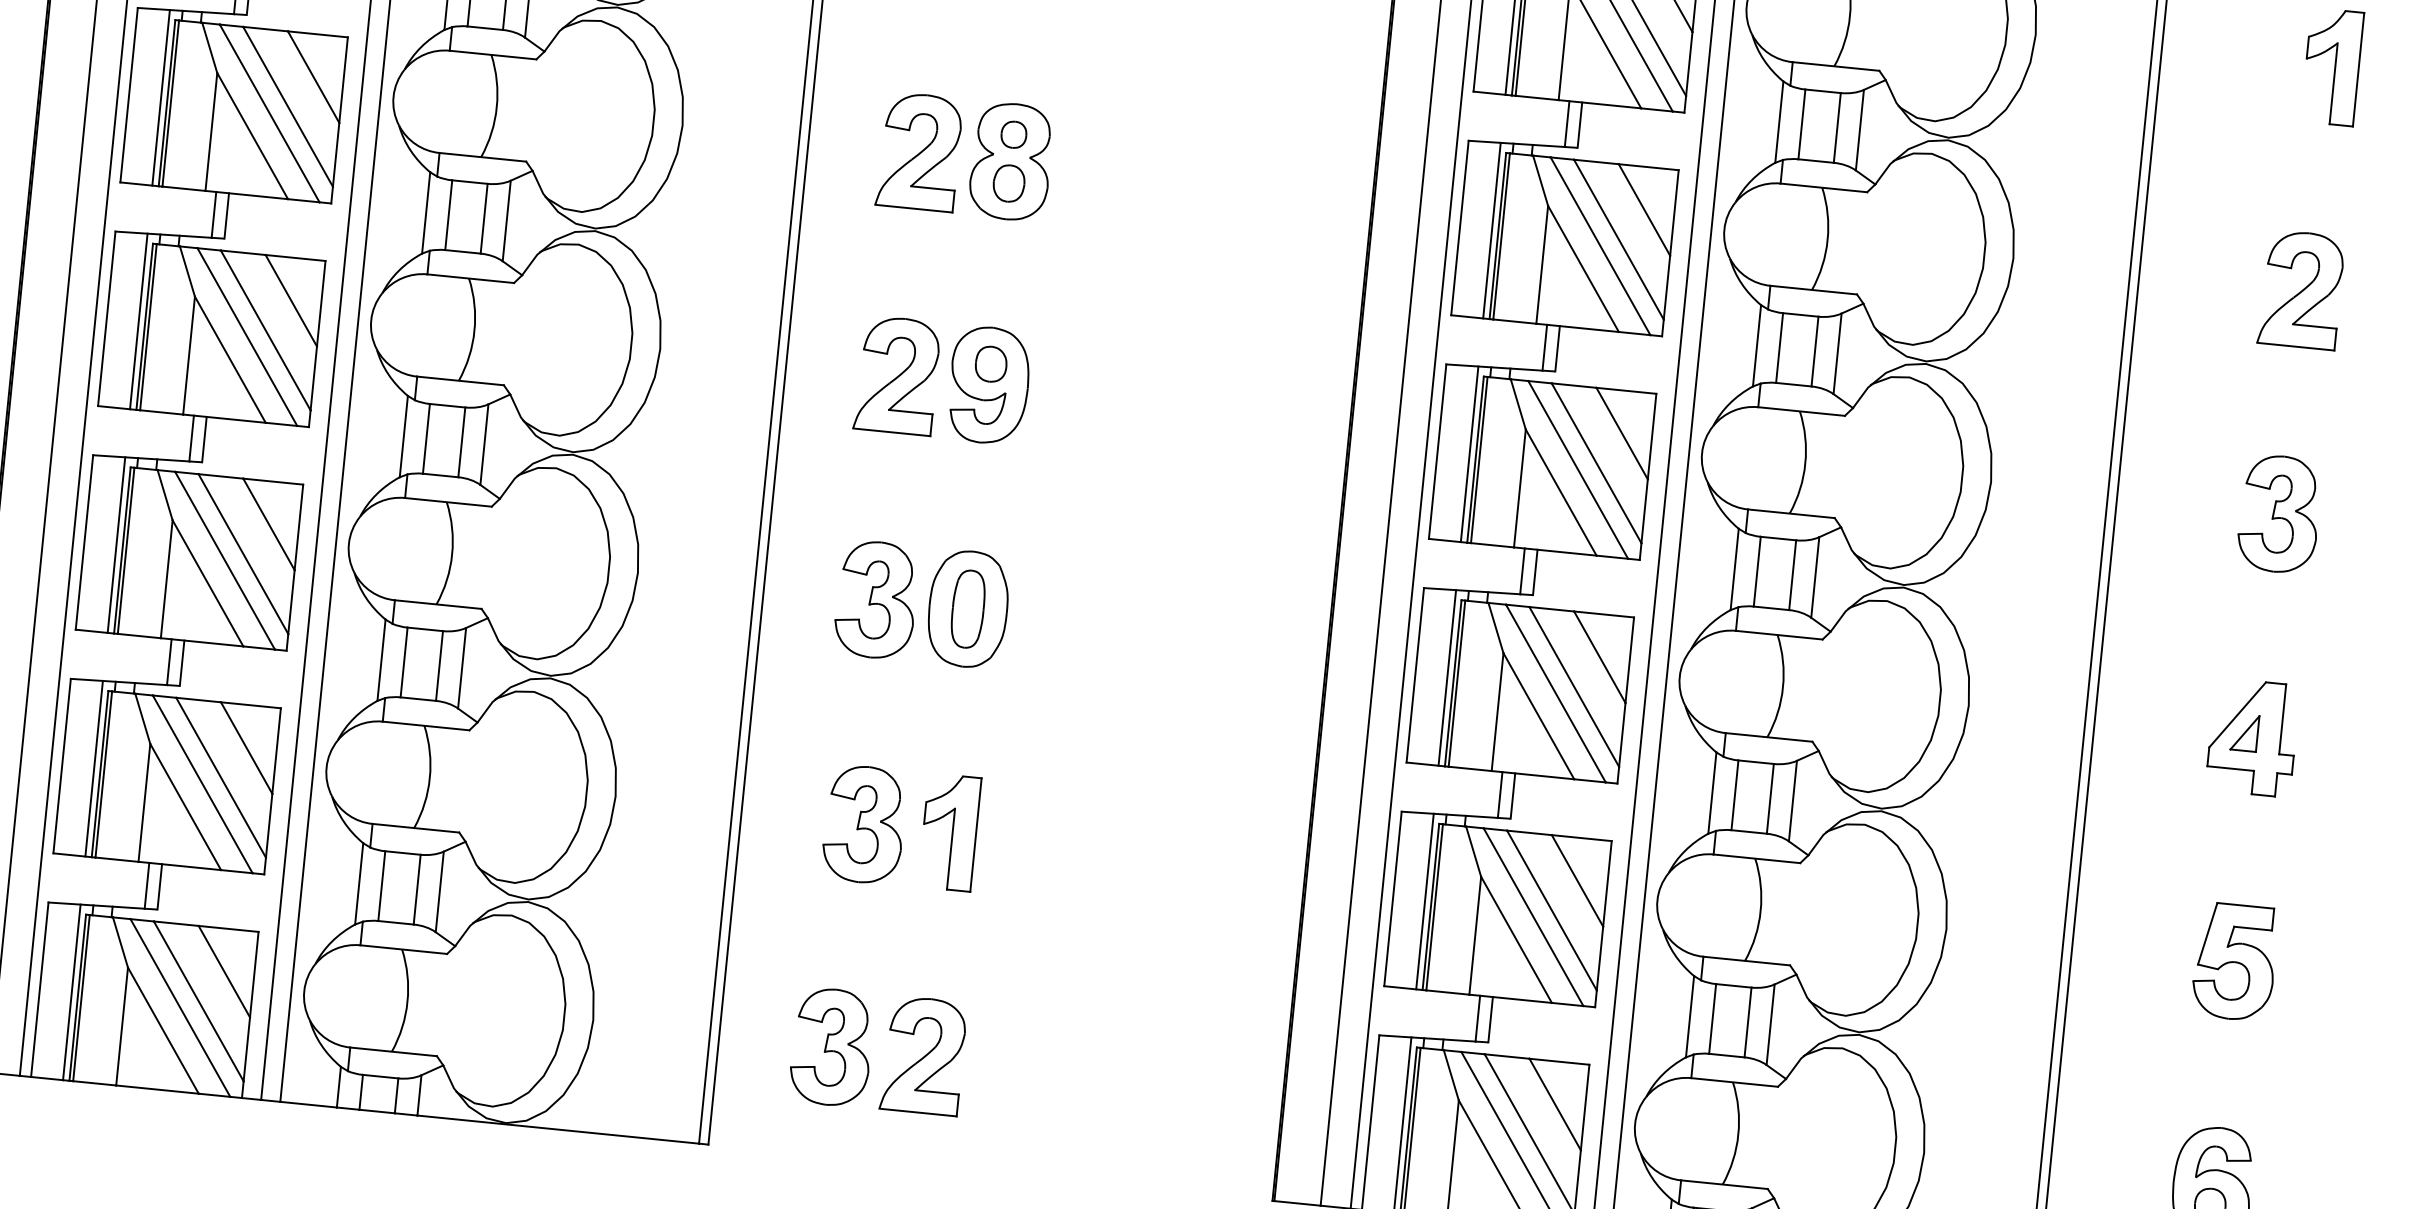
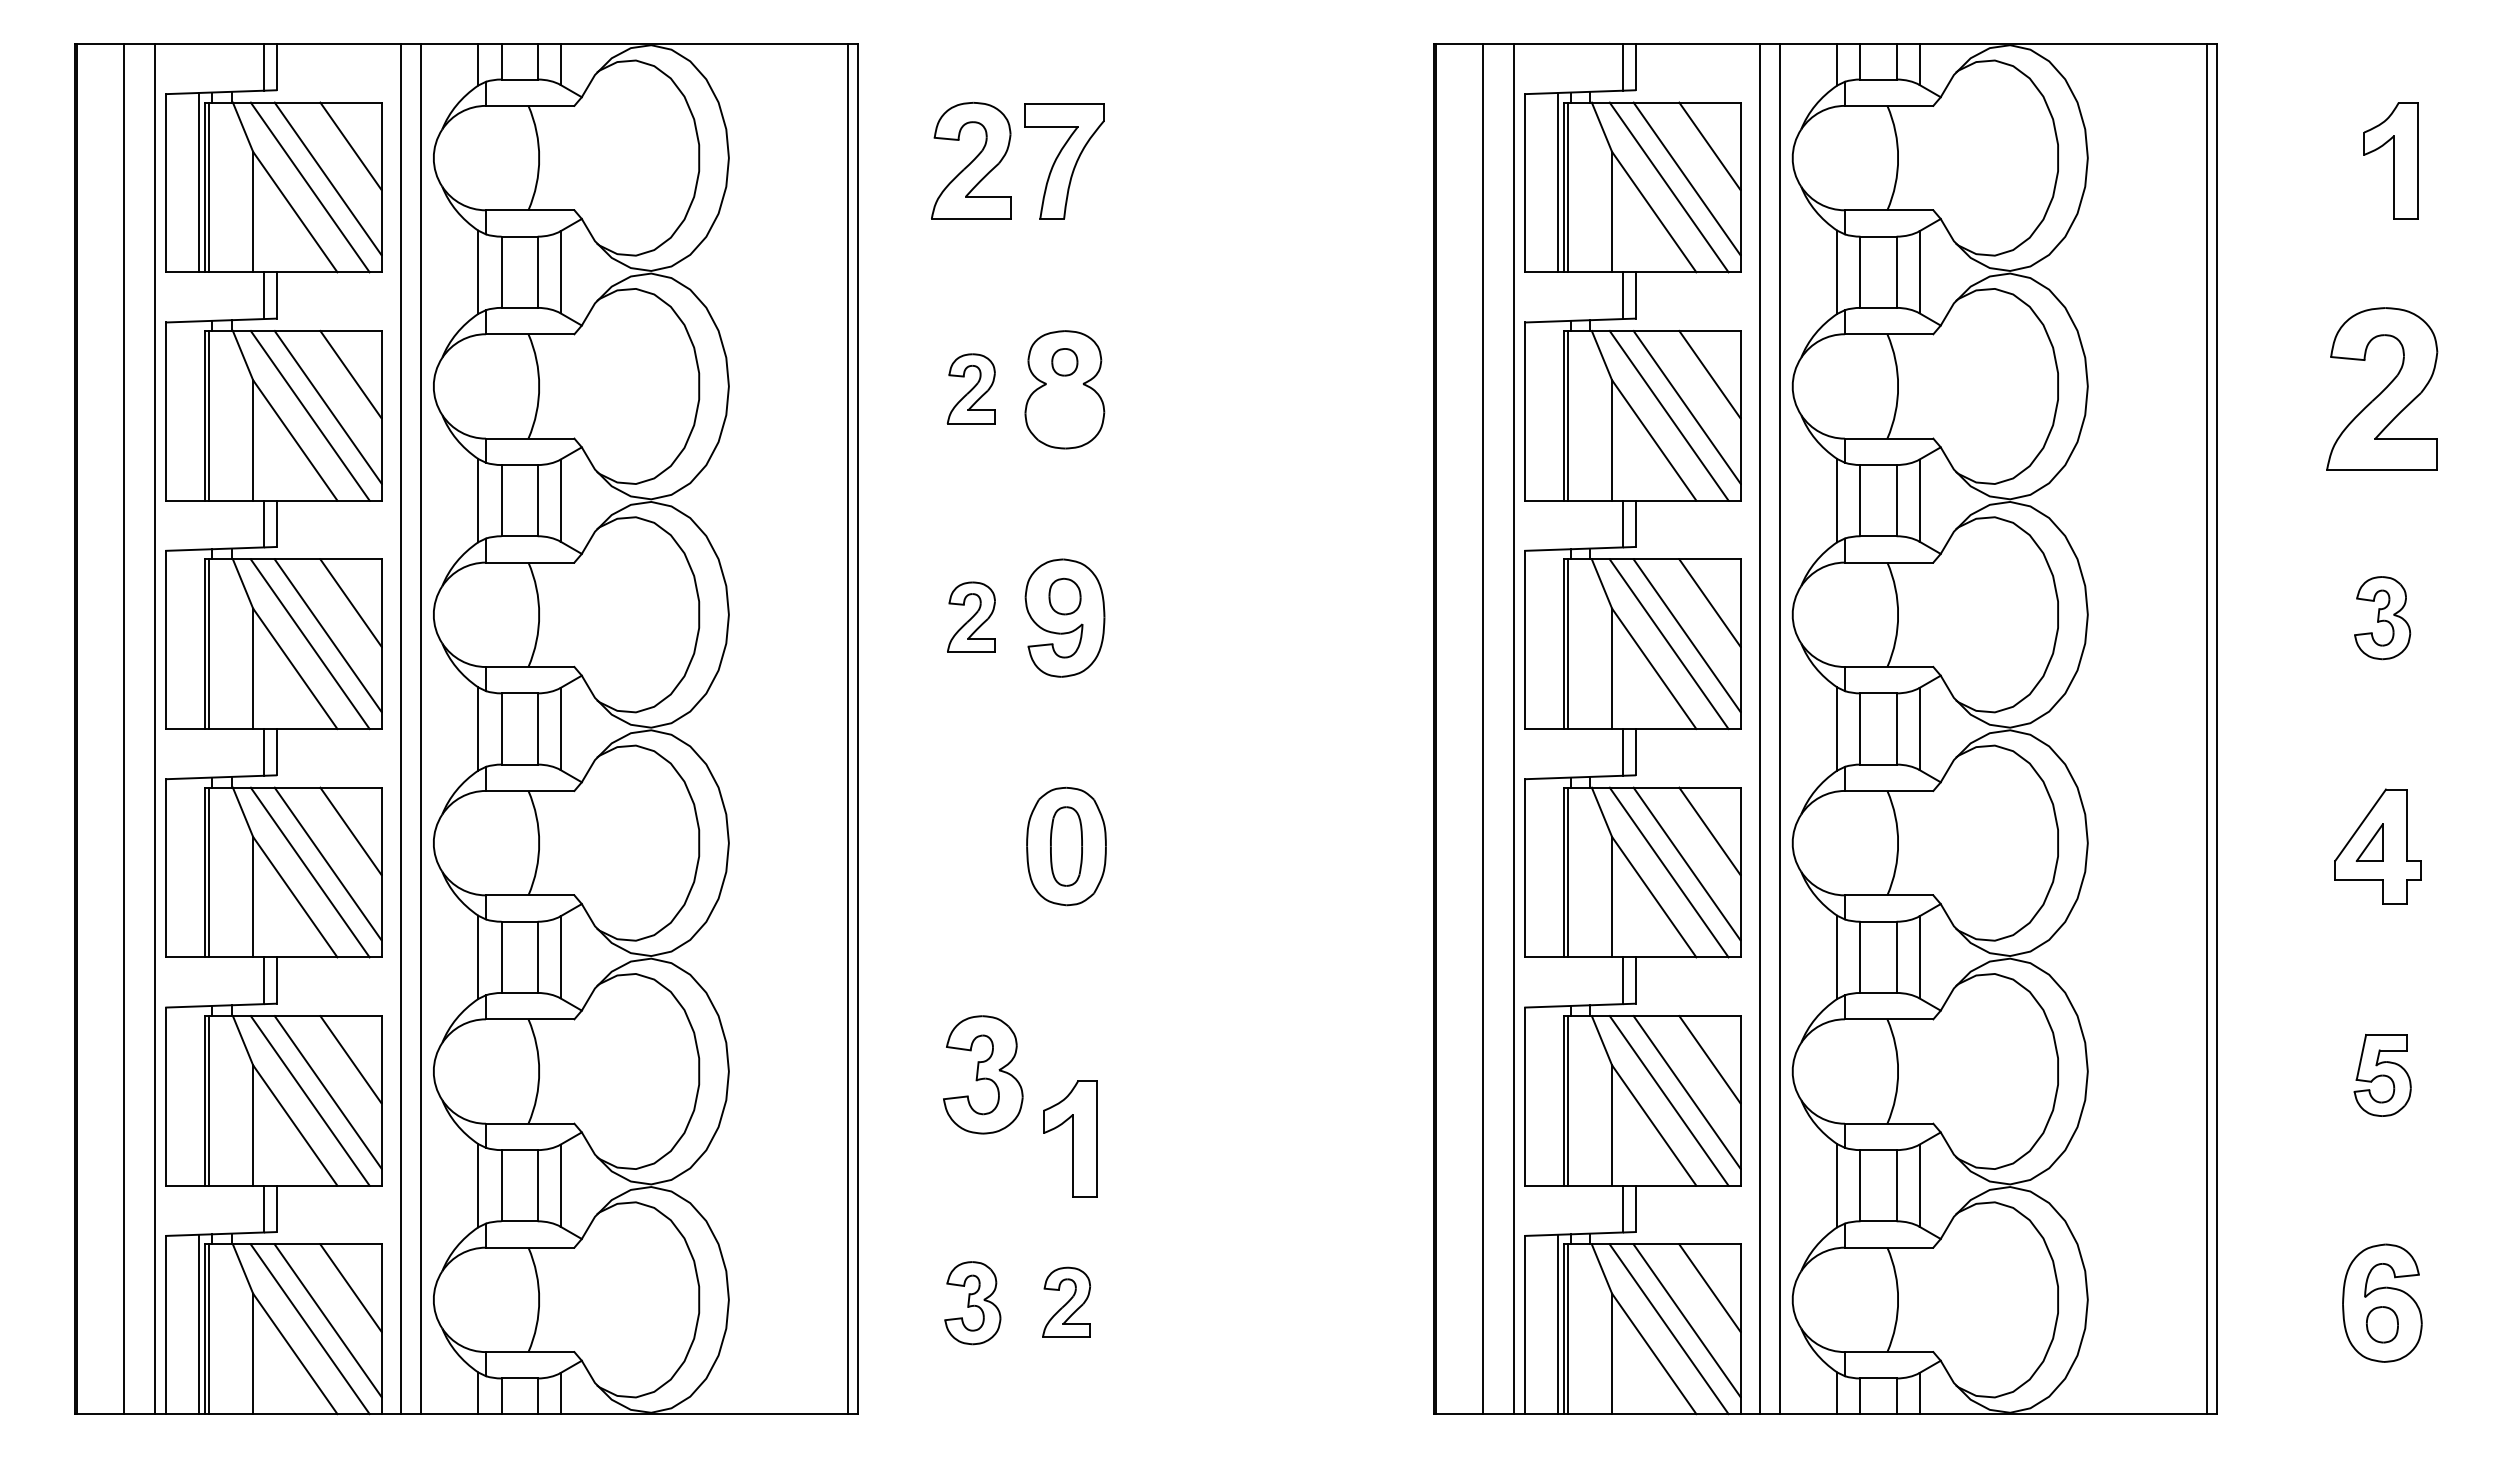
line: (160, 97) -> (198, 410), removed
part: (919, 151) -> (971, 388), size x0.6
part: (1008, 182) -> (1064, 411), removed
line: (1491, 230) -> (1557, 410), removed
part: (2301, 289) -> (2382, 388), size x1.4
line: (138, 321) -> (198, 639), removed
part: (897, 374) -> (971, 616), size x0.6
line: (1469, 454) -> (1557, 639), removed
part: (2279, 513) -> (2382, 617), size x0.7
line: (116, 544) -> (198, 867), removed
part: (876, 599) -> (972, 846), removed
line: (1447, 677) -> (1557, 867), removed
line: (93, 768) -> (198, 1095), removed
part: (949, 831) -> (1070, 1138), moved
line: (1424, 901) -> (1557, 1095), removed
part: (2234, 962) -> (2382, 1075), size x0.7
part: (831, 1046) -> (972, 1302), size x0.7
part: (923, 1055) -> (1066, 1302), size x0.6

